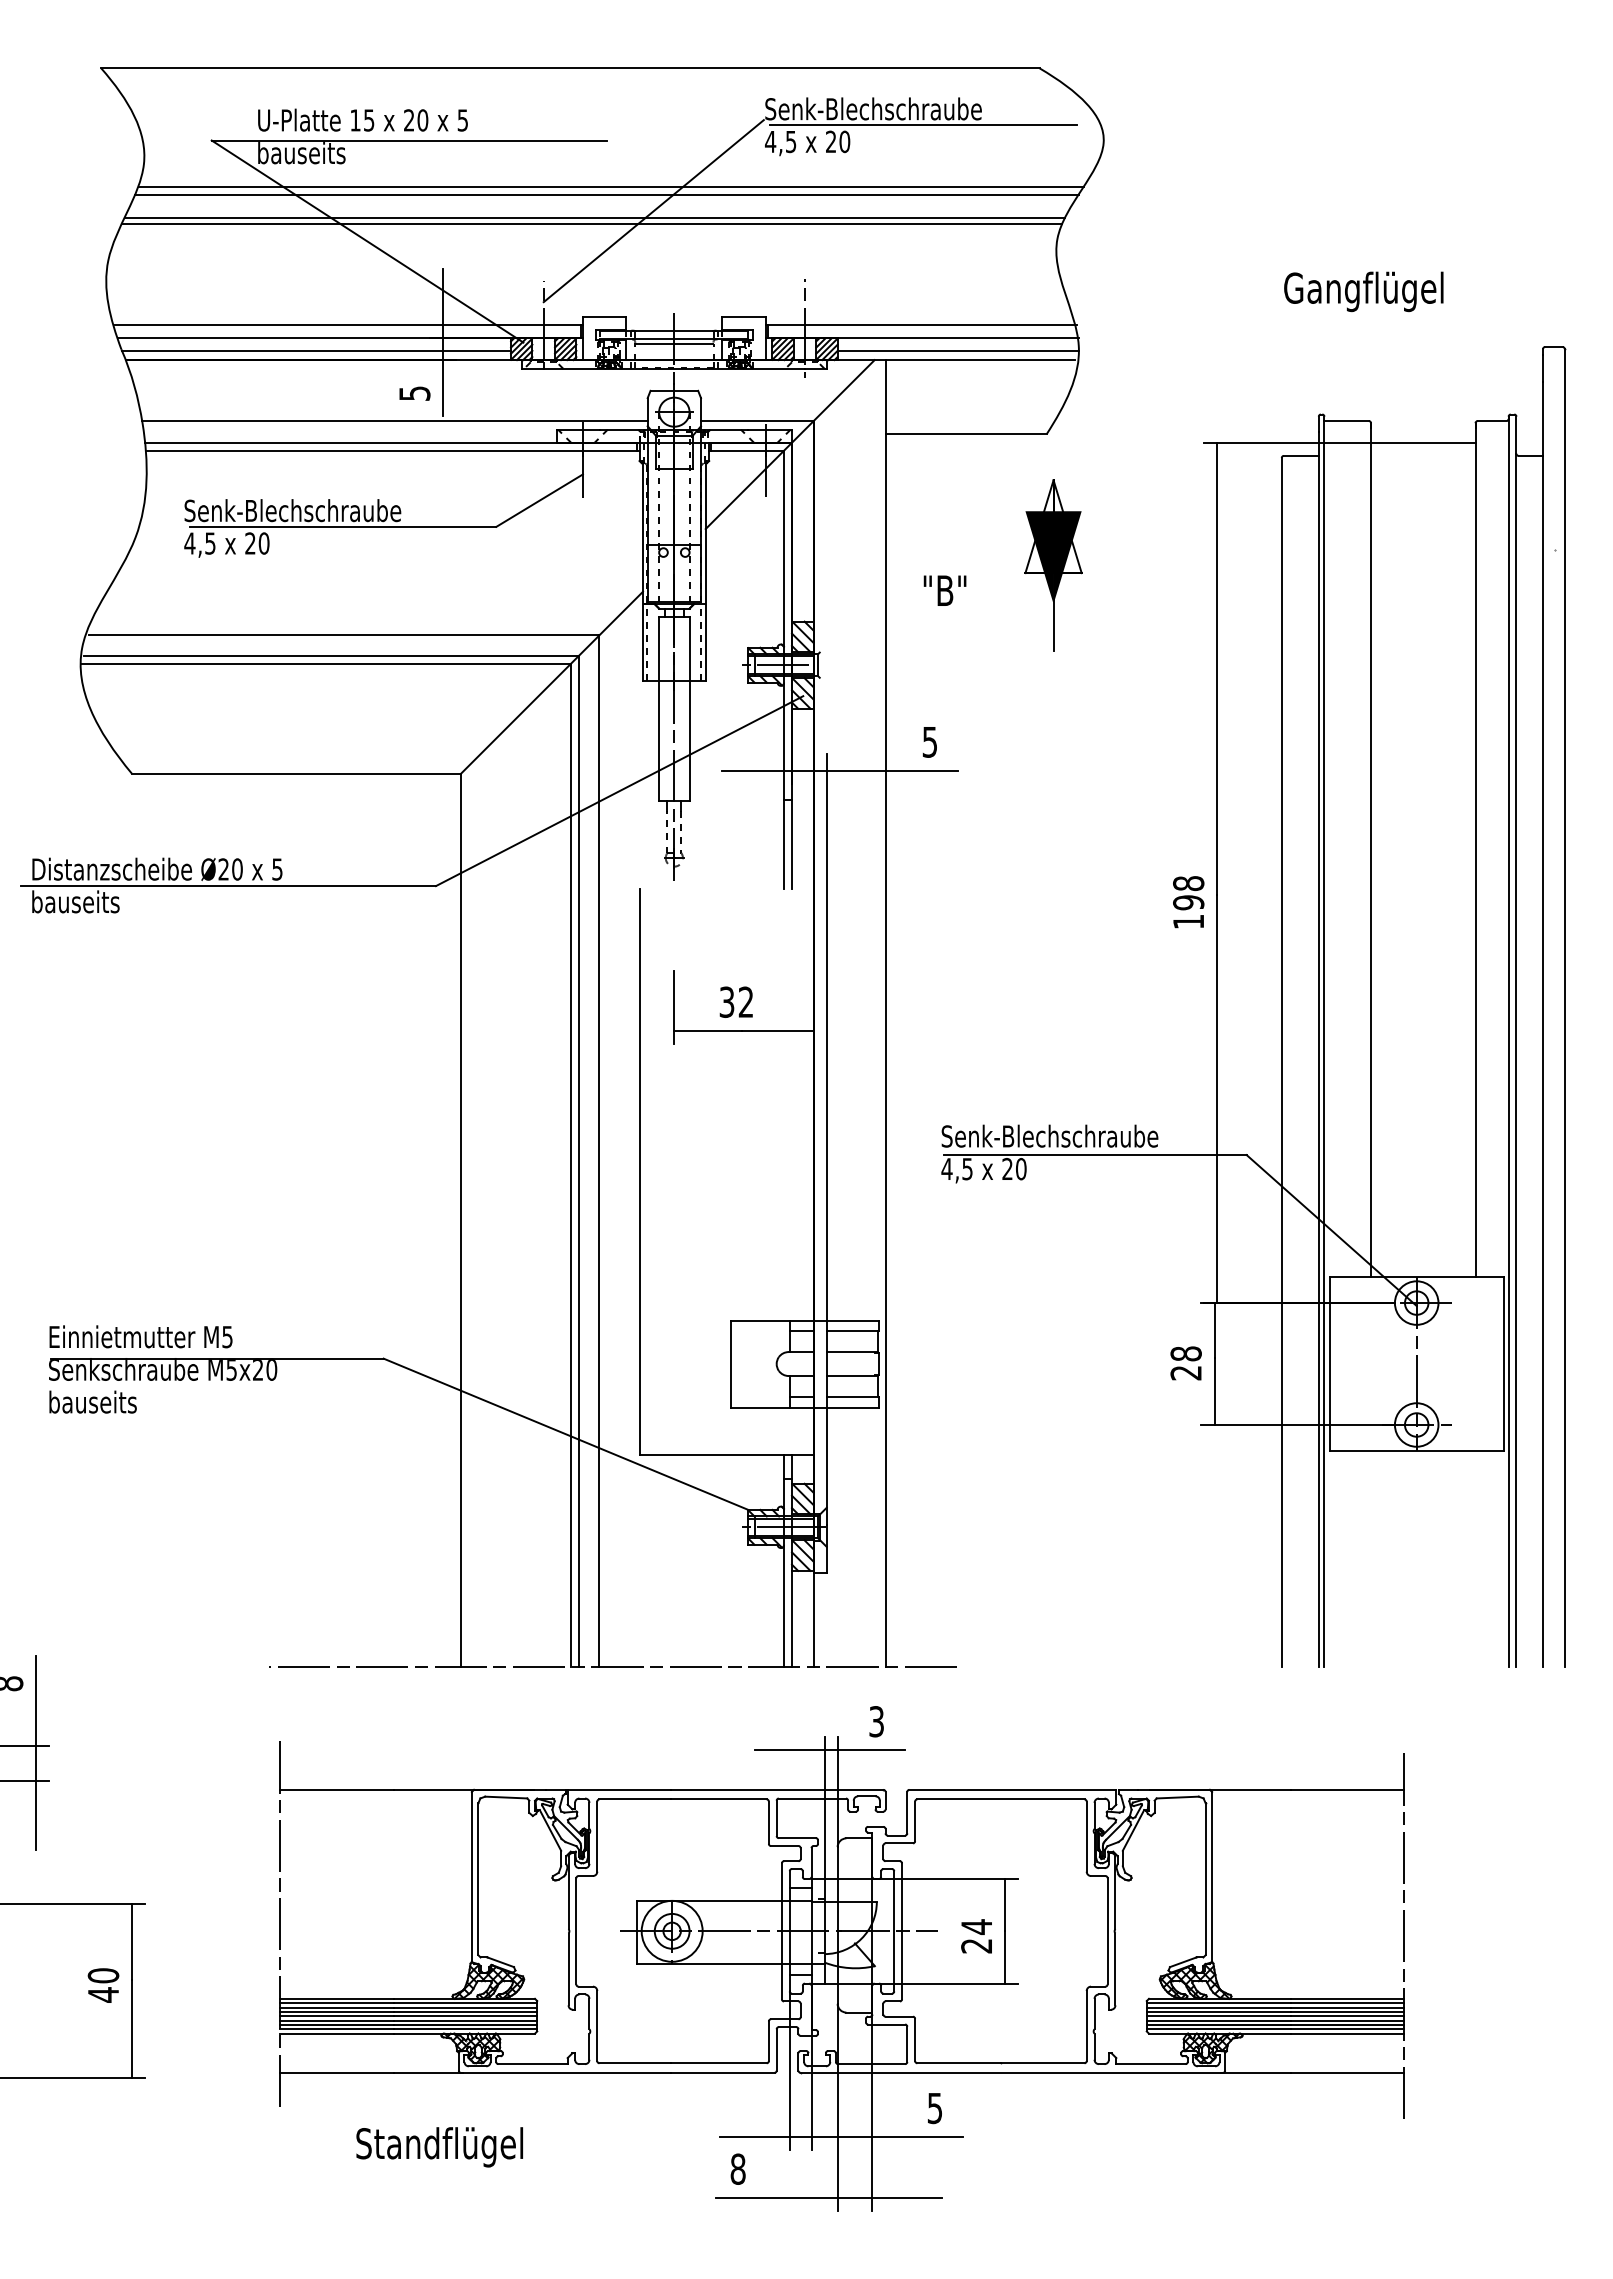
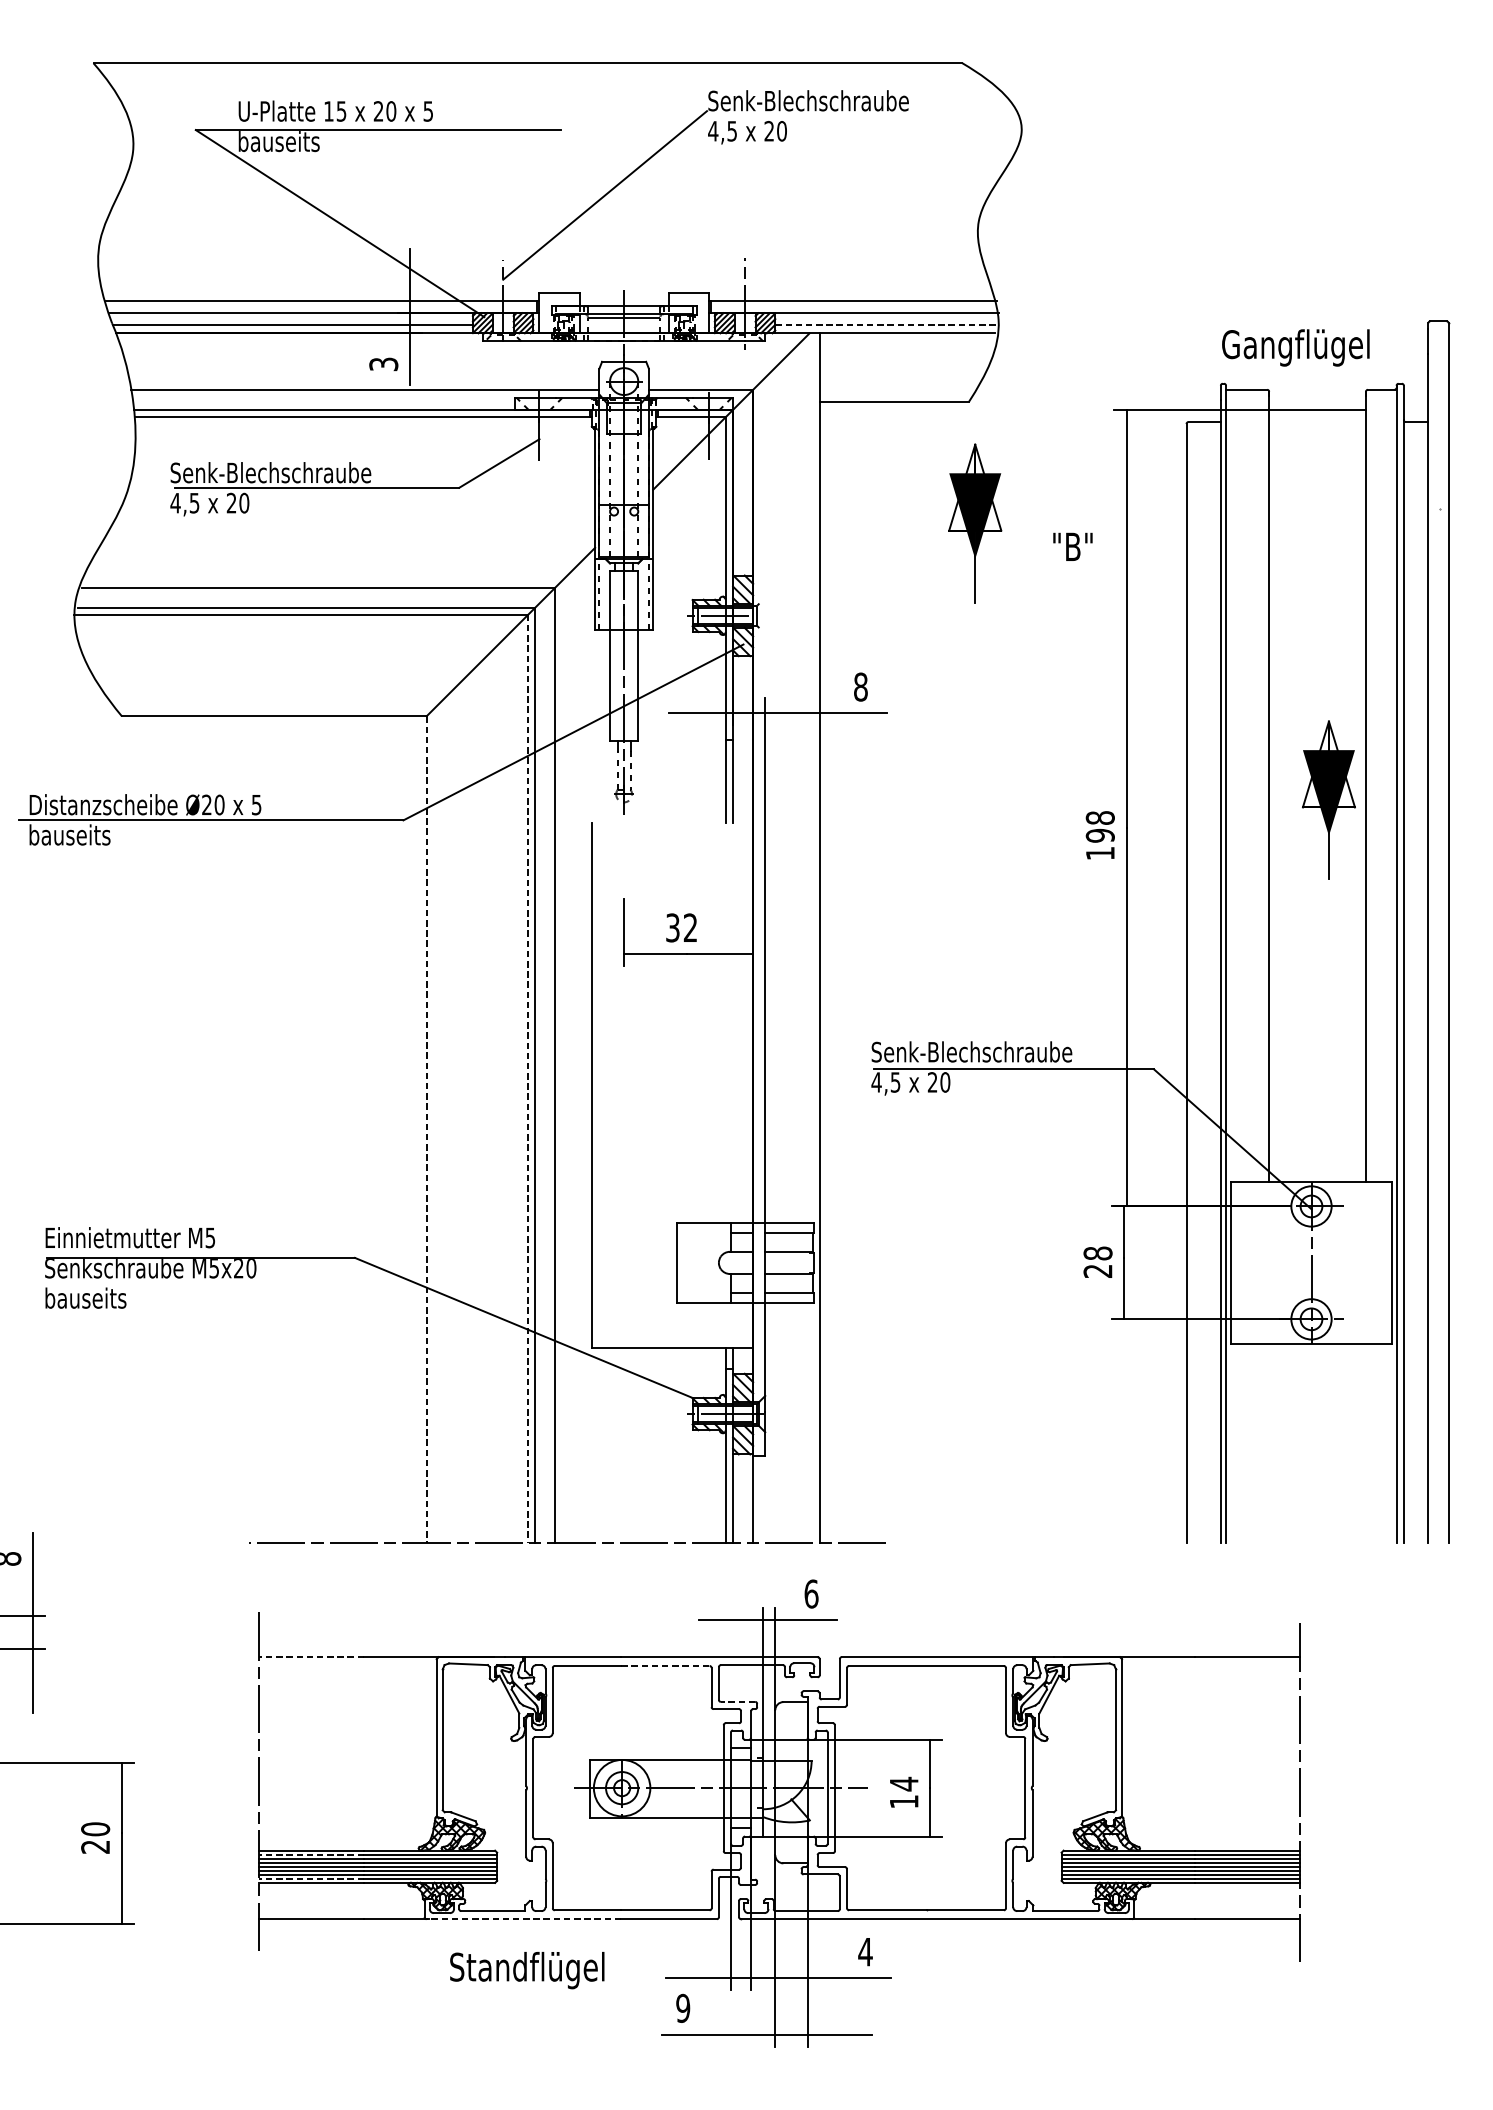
line: (923, 125) -> (854, 116), removed
line: (611, 186) -> (565, 172), removed
line: (606, 194) -> (561, 180), removed
line: (594, 217) -> (550, 201), removed
line: (591, 224) -> (547, 207), removed
text: (1363, 291) -> (1295, 347), moved
line: (958, 351) -> (887, 325), solid -> dashed
text: (414, 393) -> (383, 364), 5 -> 3
text: (944, 590) -> (1072, 546), moved
text: (929, 741) -> (860, 686), 5 -> 8
part: (1435, 864) -> (1328, 800), added
line: (570, 1165) -> (527, 1079), solid -> dashed
line: (461, 1220) -> (427, 1129), solid -> dashed
text: (876, 1721) -> (811, 1593), 3 -> 6
line: (336, 1789) -> (311, 1656), solid -> dashed
line: (718, 1799) -> (665, 1666), solid -> dashed
line: (797, 1838) -> (738, 1702), solid -> dashed
text: (976, 1946) -> (903, 1802), 24 -> 14
text: (102, 1994) -> (94, 1846), 40 -> 20
line: (336, 2003) -> (311, 1854), solid -> dashed
line: (336, 2029) -> (311, 1879), solid -> dashed
line: (565, 2072) -> (523, 1918), solid -> dashed
text: (934, 2108) -> (865, 1952), 5 -> 4
text: (439, 2147) -> (527, 1970), moved
text: (737, 2168) -> (682, 2007), 8 -> 9

